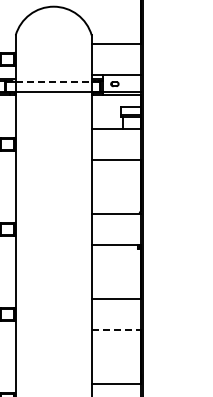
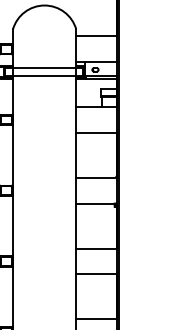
line: (53, 81) -> (44, 67), dashed -> solid
line: (116, 330) -> (96, 274), dashed -> solid

